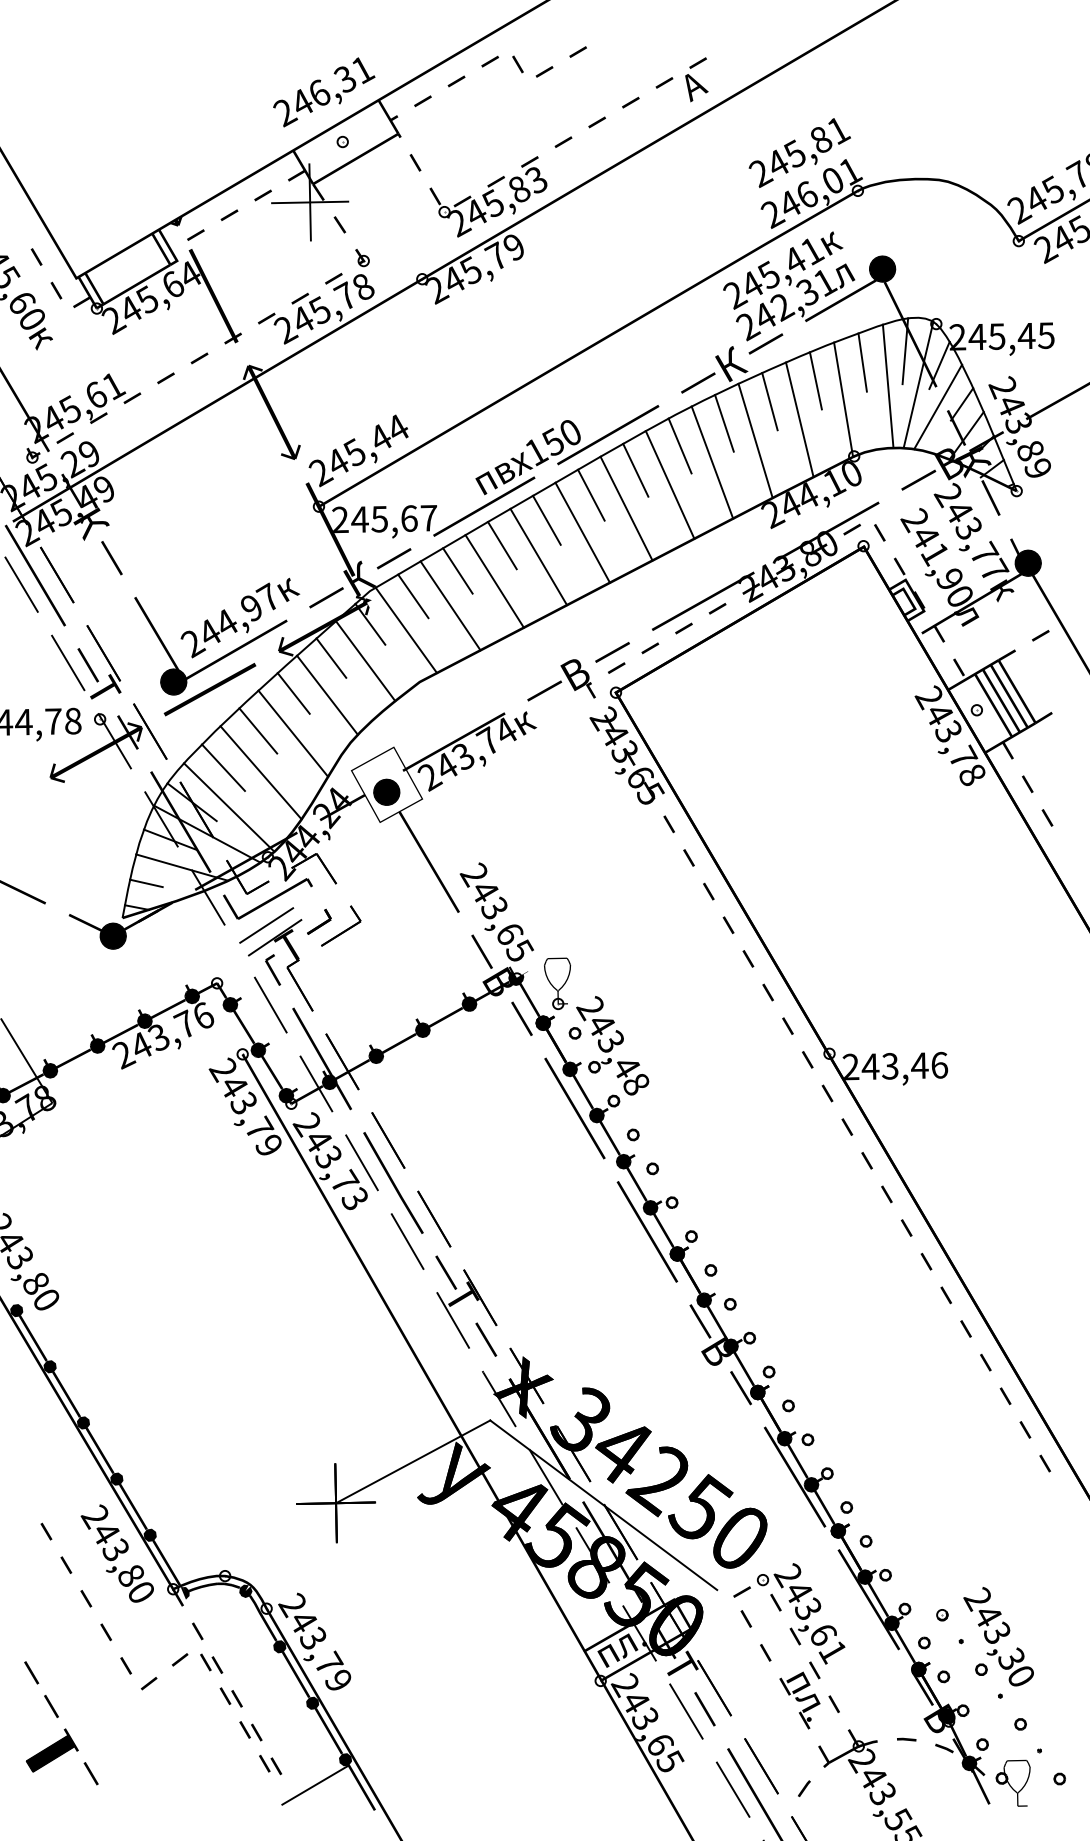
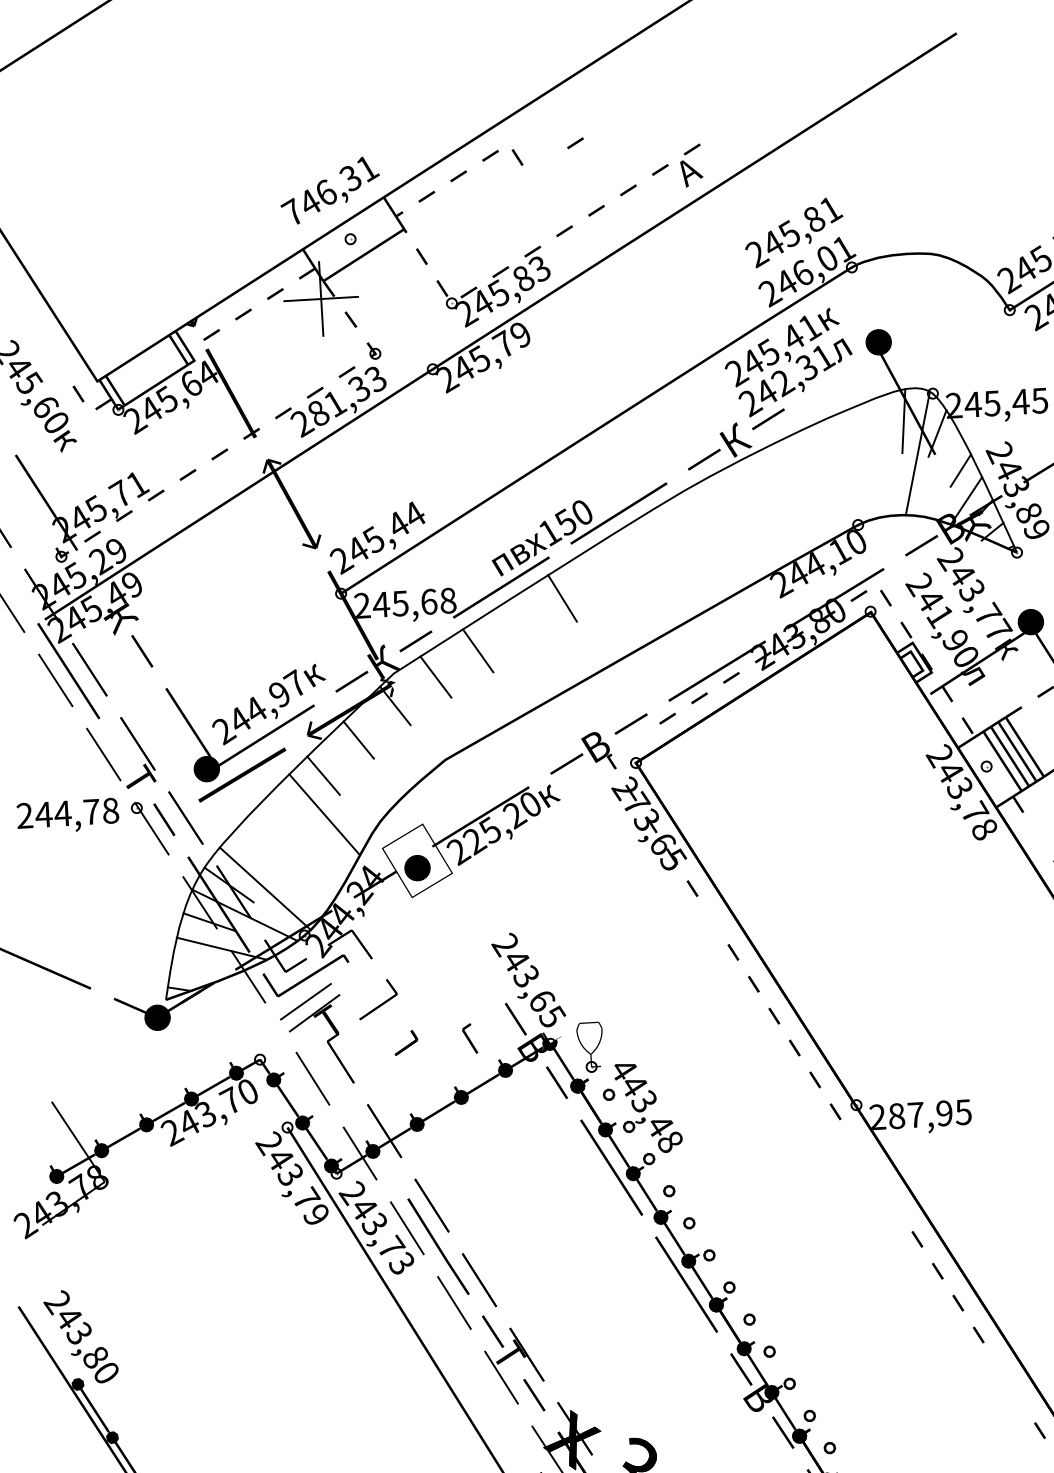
fill: (544, 71) -> (543, 163), removed
text: (284, 112) -> (292, 212), 246,31 -> 746,31
fill: (36, 257) -> (57, 362), removed
fill: (840, 300) -> (839, 374), removed
text: (333, 303) -> (347, 396), 245,78 -> 281,33
line: (862, 362) -> (862, 433), removed
line: (815, 380) -> (817, 452), removed
line: (887, 385) -> (887, 455), removed
text: (95, 393) -> (120, 492), 245,61 -> 245,71
line: (843, 399) -> (845, 470), removed
line: (769, 401) -> (774, 474), removed
line: (938, 406) -> (938, 473), removed
line: (799, 419) -> (803, 491), removed
line: (724, 422) -> (731, 496), removed
fill: (956, 427) -> (956, 493), removed
line: (755, 440) -> (761, 513), removed
line: (679, 445) -> (688, 520), removed
line: (712, 462) -> (721, 536), removed
line: (635, 469) -> (646, 545), removed
line: (669, 484) -> (680, 559), removed
fill: (72, 490) -> (101, 587), removed
line: (590, 494) -> (603, 571), removed
fill: (990, 497) -> (991, 559), removed
line: (626, 508) -> (639, 584), removed
text: (428, 517) -> (447, 600), 245,67 -> 245,68
line: (582, 532) -> (597, 608), removed
line: (501, 545) -> (519, 624), removed
fill: (1014, 547) -> (1016, 607), removed
line: (538, 556) -> (555, 633), removed
line: (494, 581) -> (514, 659), removed
line: (450, 605) -> (472, 684), removed
line: (406, 630) -> (430, 710), removed
line: (365, 661) -> (391, 742), removed
line: (88, 665) -> (123, 756), removed
fill: (616, 668) -> (635, 739), removed
line: (327, 694) -> (356, 775), removed
line: (258, 730) -> (290, 812), removed
text: (615, 733) -> (637, 802), 243,65 -> 273,65
text: (475, 749) -> (501, 823), 243,74 -> 225,20
fill: (96, 752) -> (134, 840), removed
line: (222, 767) -> (257, 850), removed
line: (260, 772) -> (294, 853), removed
fill: (1027, 784) -> (1038, 836), removed
fill: (688, 857) -> (712, 920), removed
fill: (429, 862) -> (461, 934), removed
line: (146, 883) -> (187, 965), removed
part: (319, 921) -> (406, 1042), moved
part: (273, 969) -> (470, 1038), moved
text: (590, 1008) -> (623, 1070), 243,48 -> 443,48
text: (203, 1015) -> (248, 1091), 243,76 -> 243,70
fill: (322, 1058) -> (365, 1128), removed
text: (904, 1065) -> (929, 1113), 243,46 -> 287,95
fill: (827, 1093) -> (856, 1143), removed
fill: (847, 1127) -> (876, 1175), removed
fill: (867, 1160) -> (897, 1207), removed
fill: (966, 1328) -> (999, 1366), removed
fill: (985, 1362) -> (1019, 1398), removed

